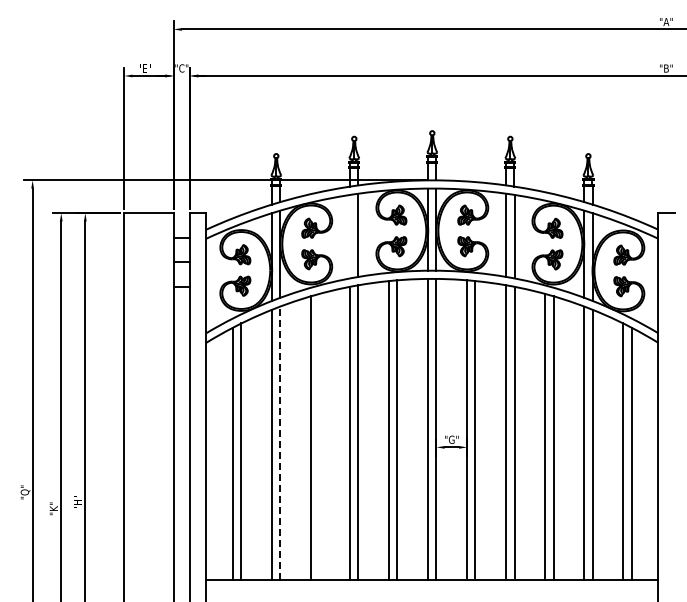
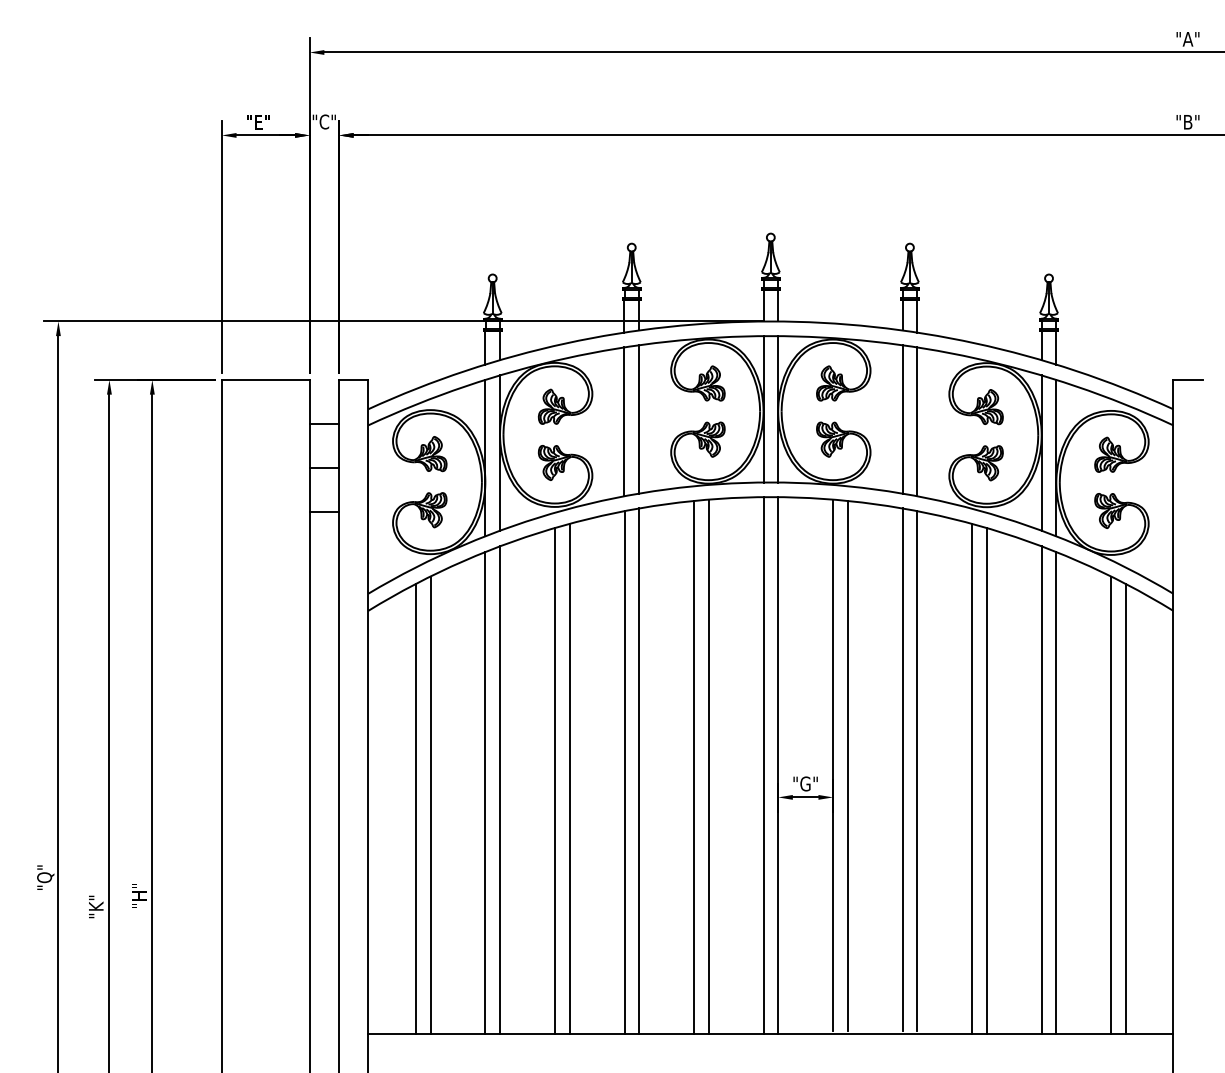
line: (350, 236) -> (624, 421), added
line: (319, 436) -> (569, 778), added
line: (280, 443) -> (500, 790), dashed -> solid

